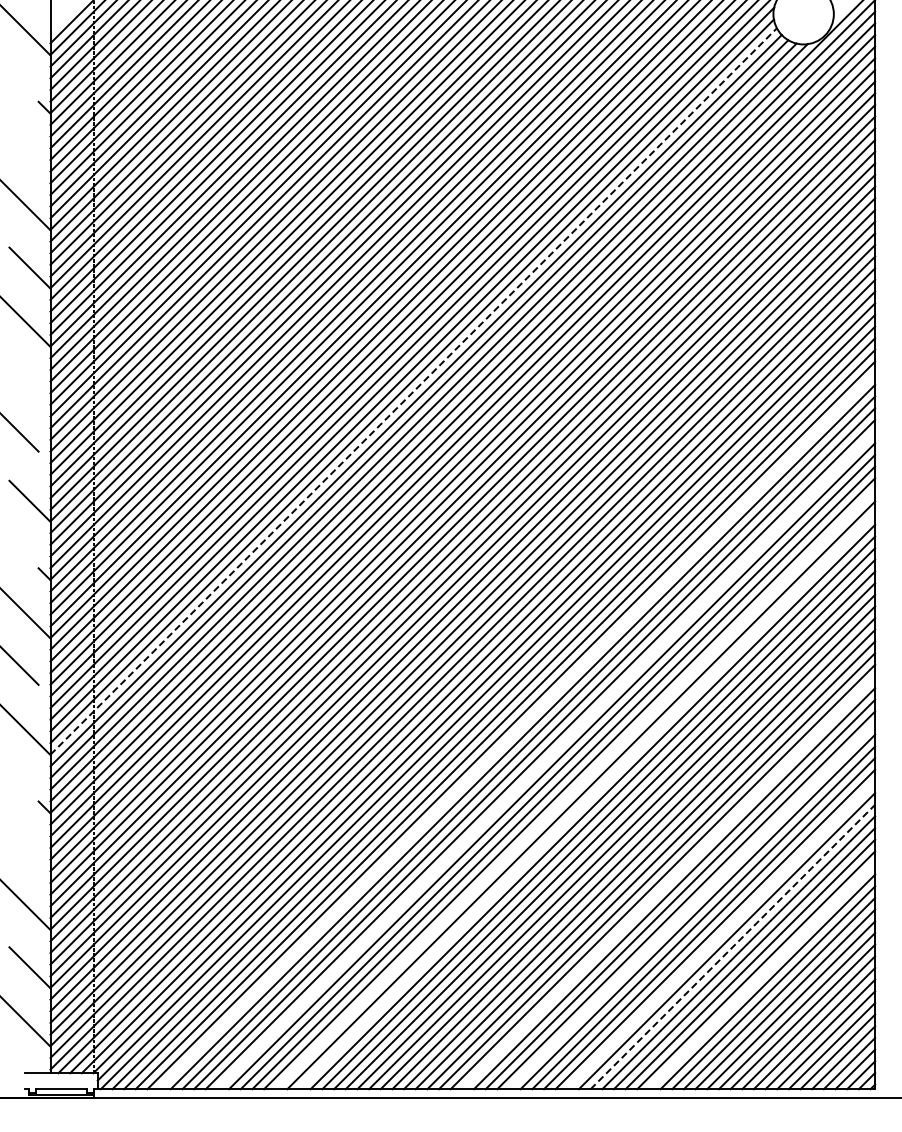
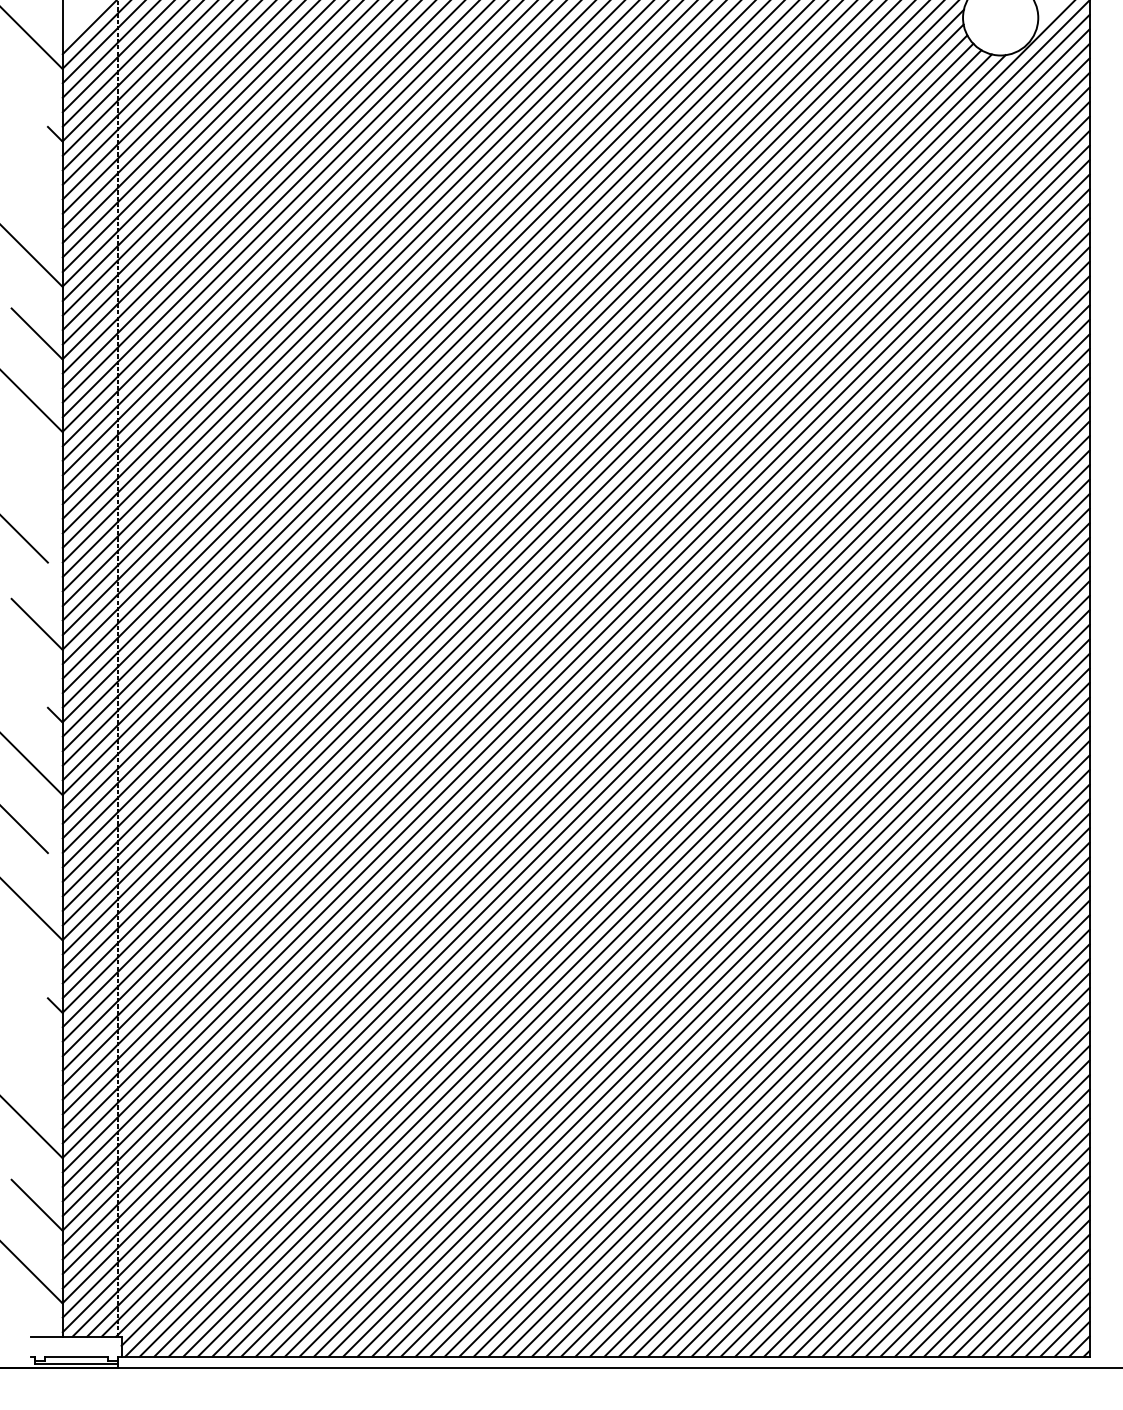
line: (413, 391) -> (514, 487), dashed -> solid
line: (517, 731) -> (644, 911), added
line: (546, 760) -> (680, 947), added
line: (575, 789) -> (716, 983), added
line: (587, 801) -> (731, 998), added
line: (668, 882) -> (832, 1099), added
line: (692, 906) -> (862, 1129), added
line: (721, 935) -> (898, 1165), added
line: (733, 946) -> (913, 1178), dashed -> solid
line: (761, 976) -> (948, 1216), added

